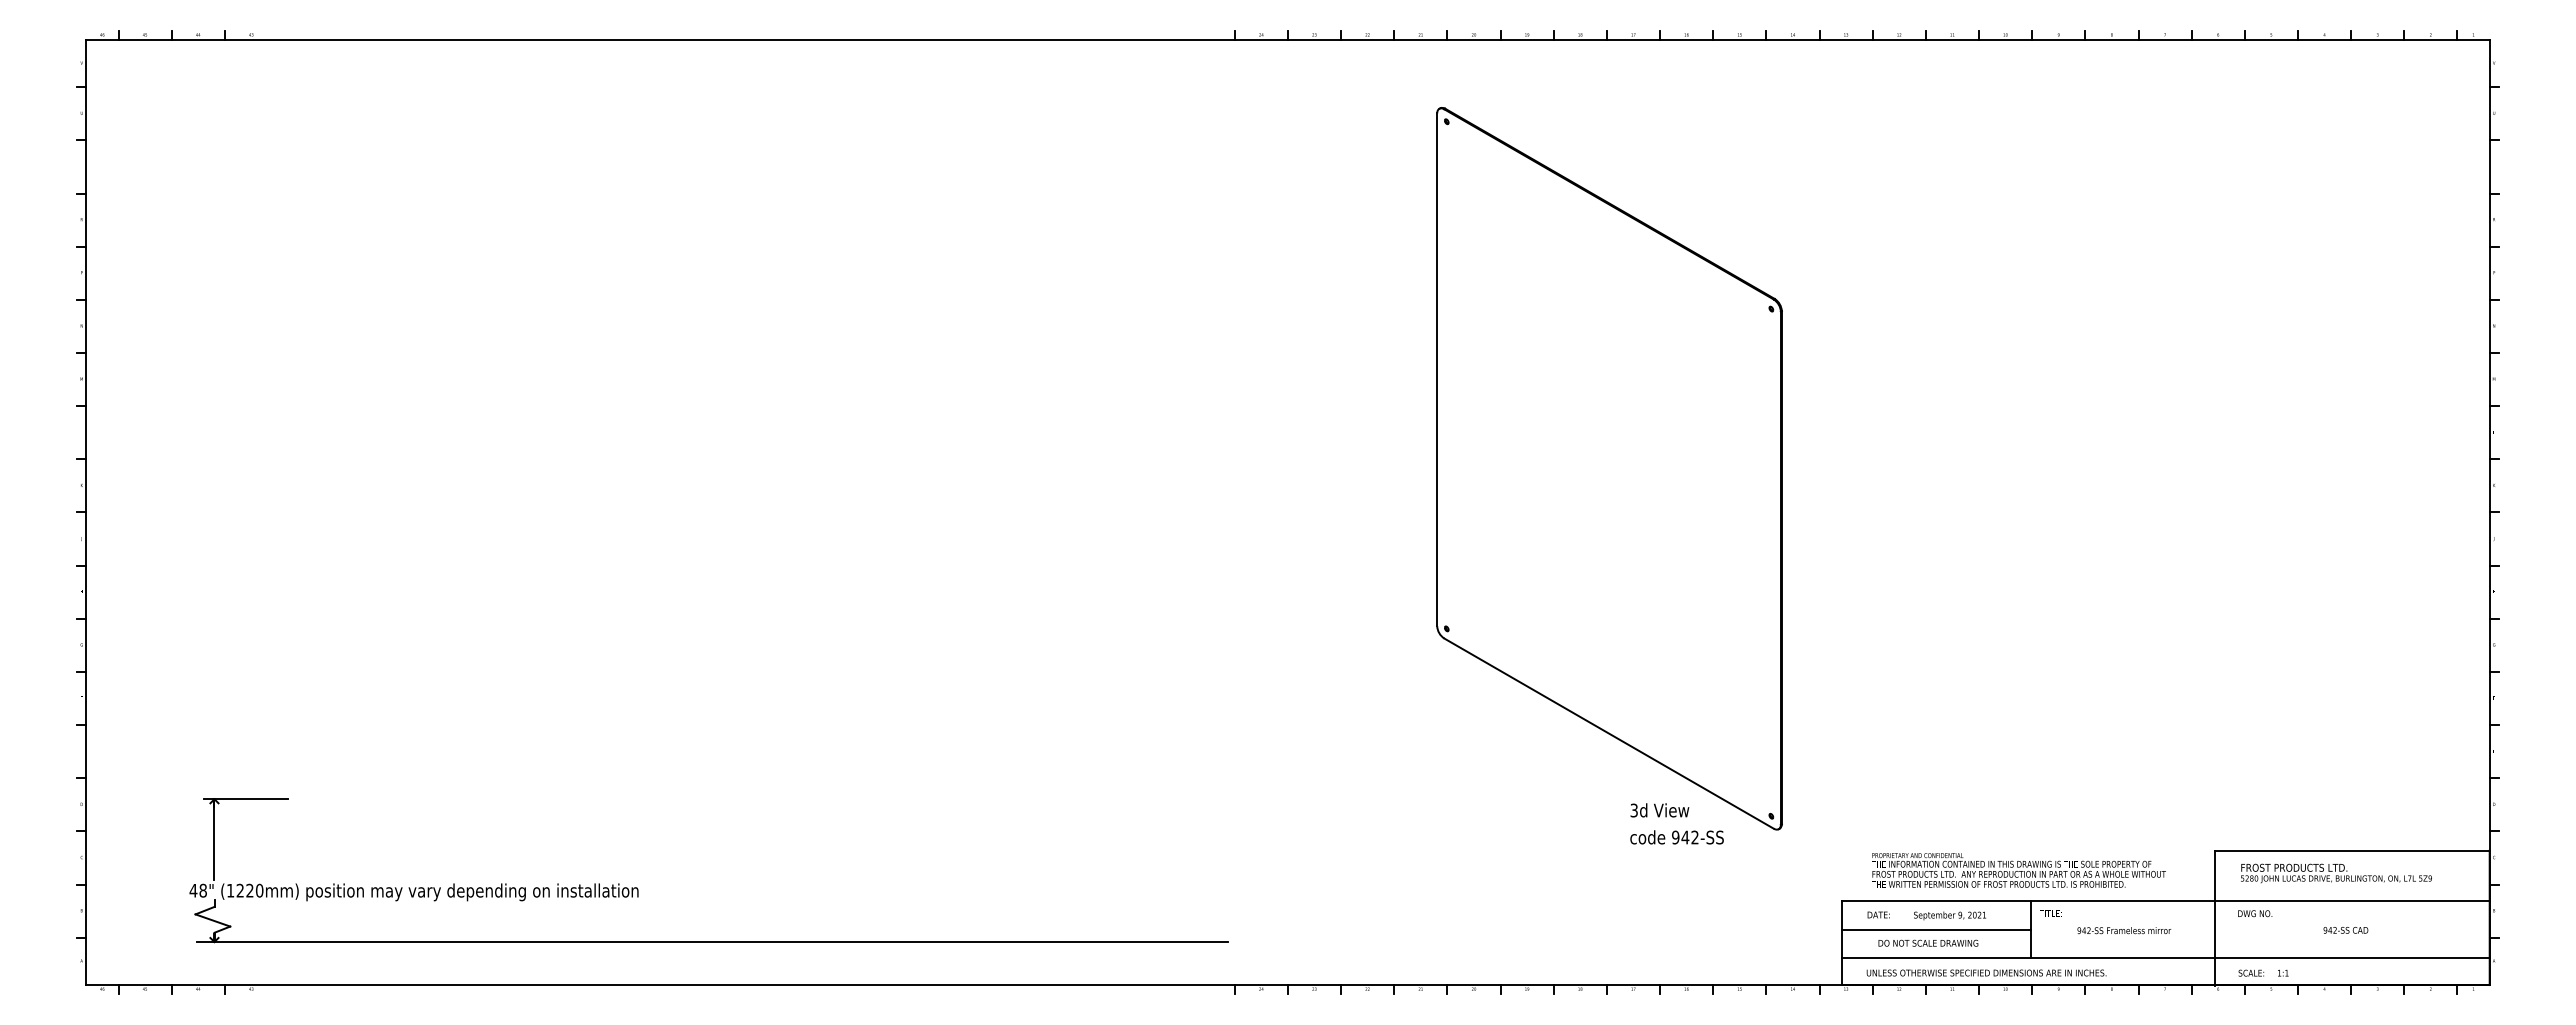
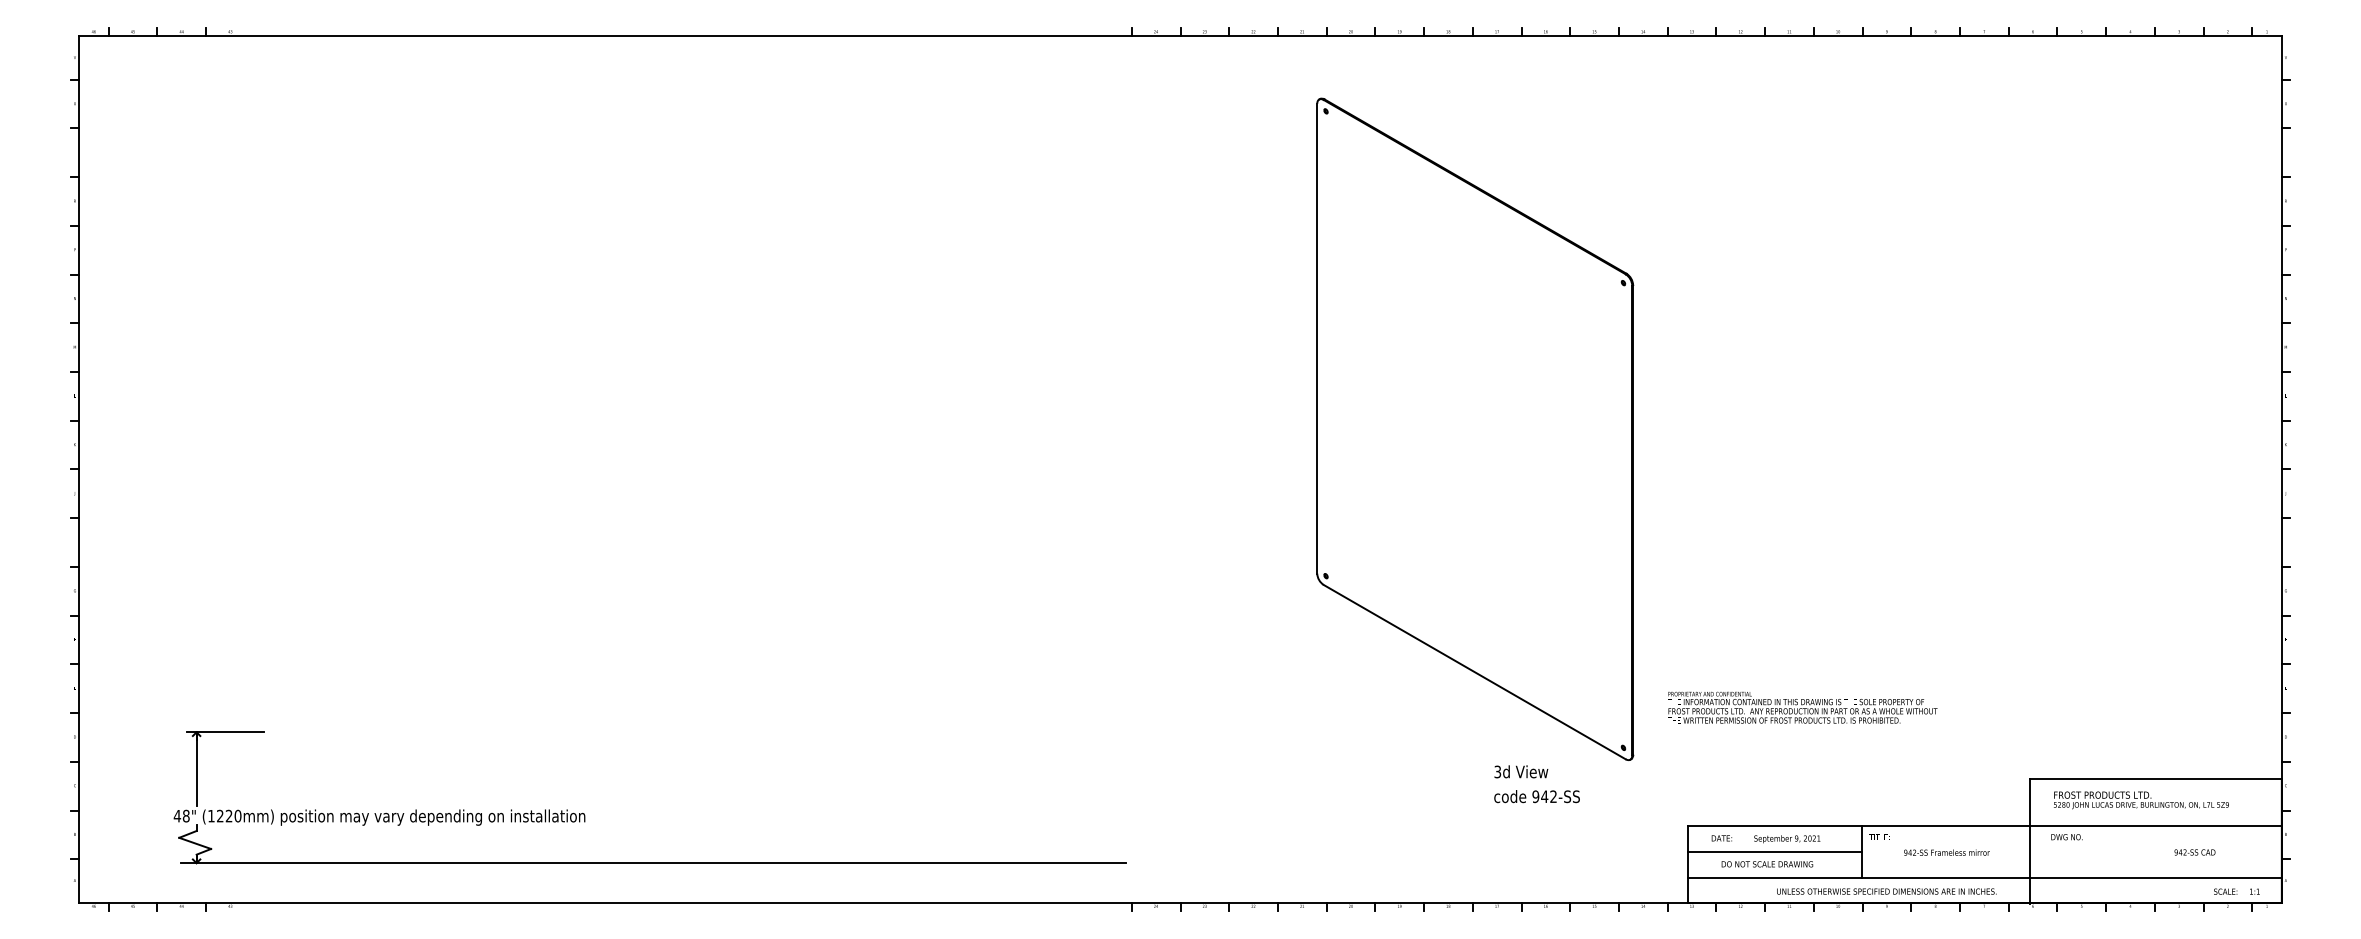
text: (1676, 823) -> (1536, 783), moved
text: (2018, 870) -> (1802, 707), moved
text: (2345, 930) -> (2194, 852), moved
text: (1986, 972) -> (1886, 891), moved
text: (2263, 972) -> (2236, 891), moved

